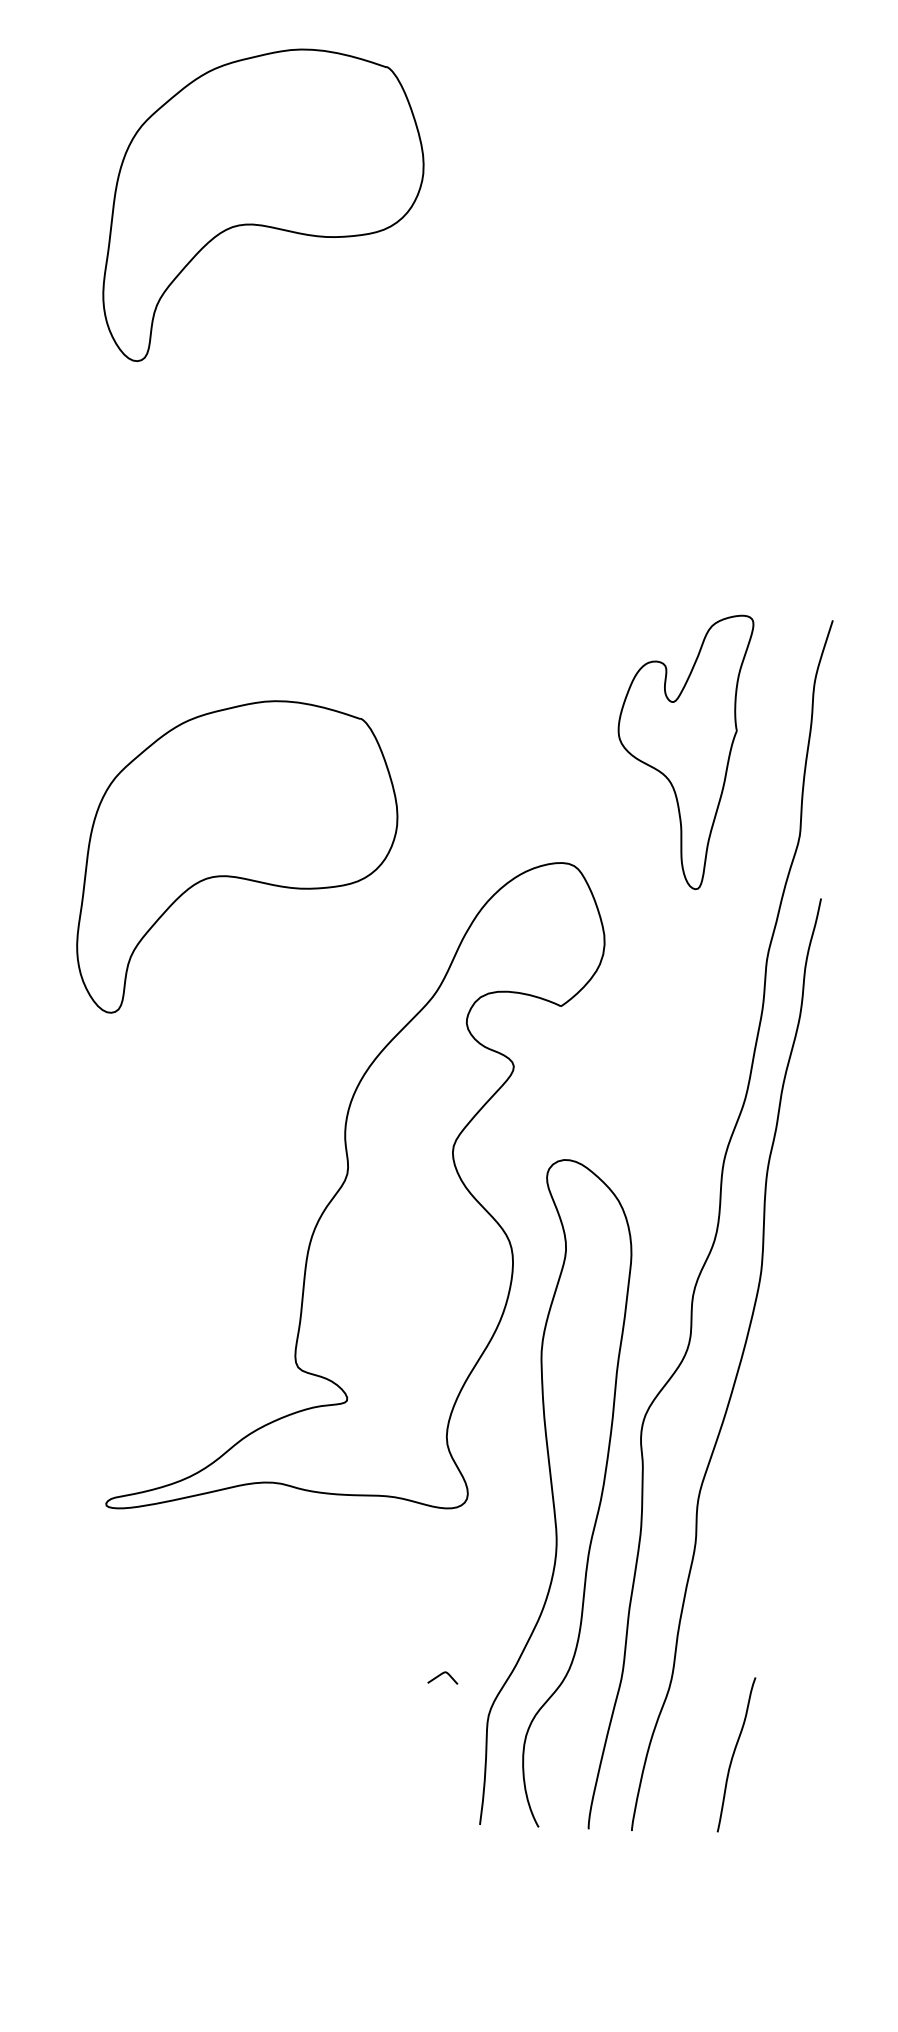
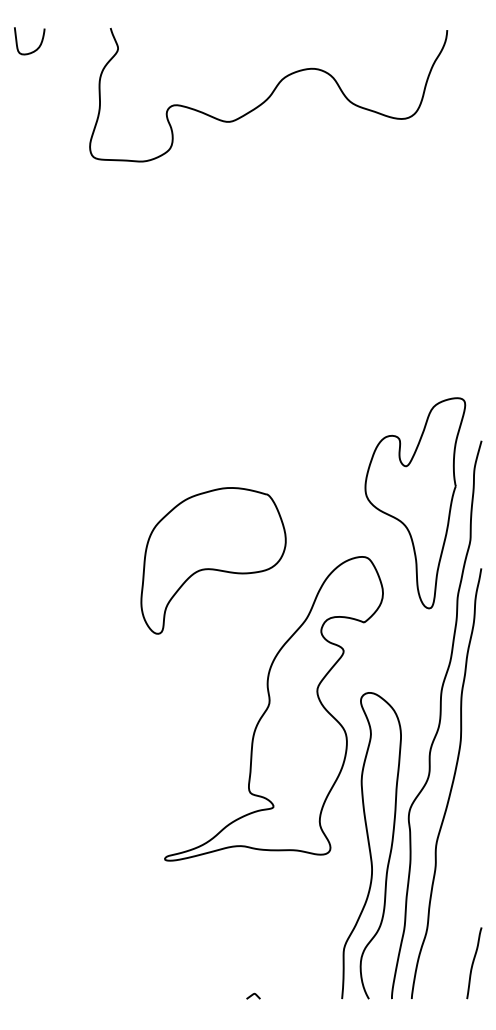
part: (264, 206) -> (213, 261), removed
part: (683, 751) -> (415, 503), size x1.67
curve: (443, 1675) -> (253, 995), moved
curve: (734, 1755) -> (473, 963), moved

